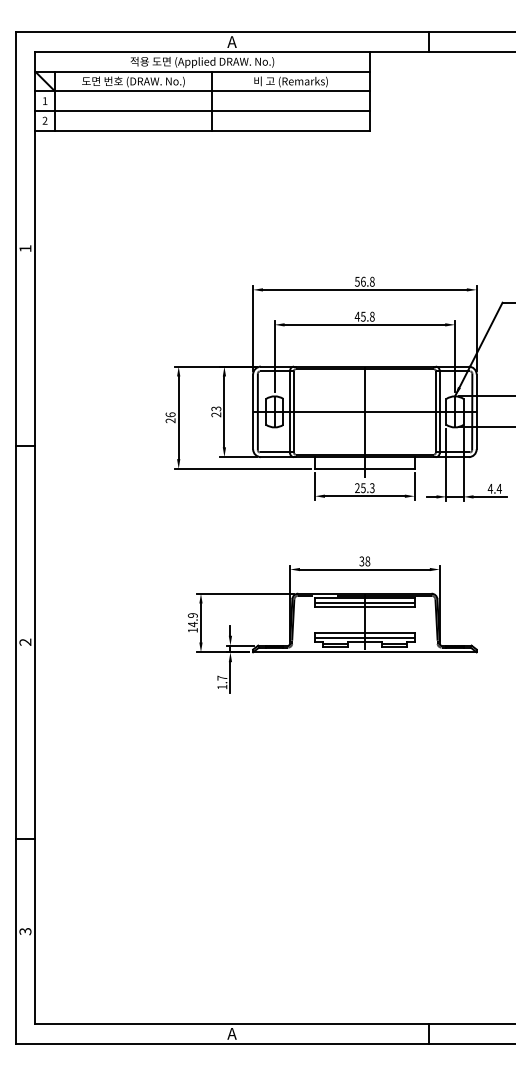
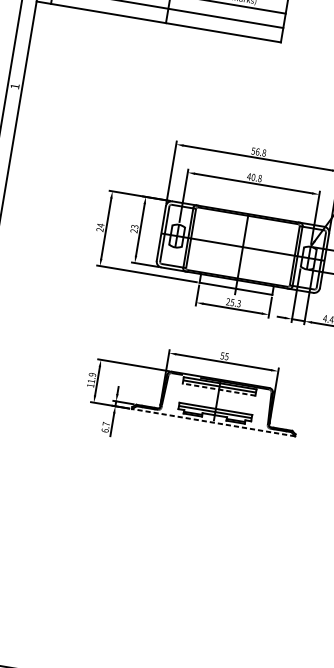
text: (363, 316) -> (253, 177), 45.8 -> 40.8
text: (170, 414) -> (100, 225), 26 -> 24
text: (364, 561) -> (224, 356), 38 -> 55
line: (364, 607) -> (218, 389), solid -> dashed
text: (192, 624) -> (91, 381), 14.9 -> 11.9
line: (364, 652) -> (213, 422), solid -> dashed
text: (222, 686) -> (105, 430), 1.7 -> 6.7

